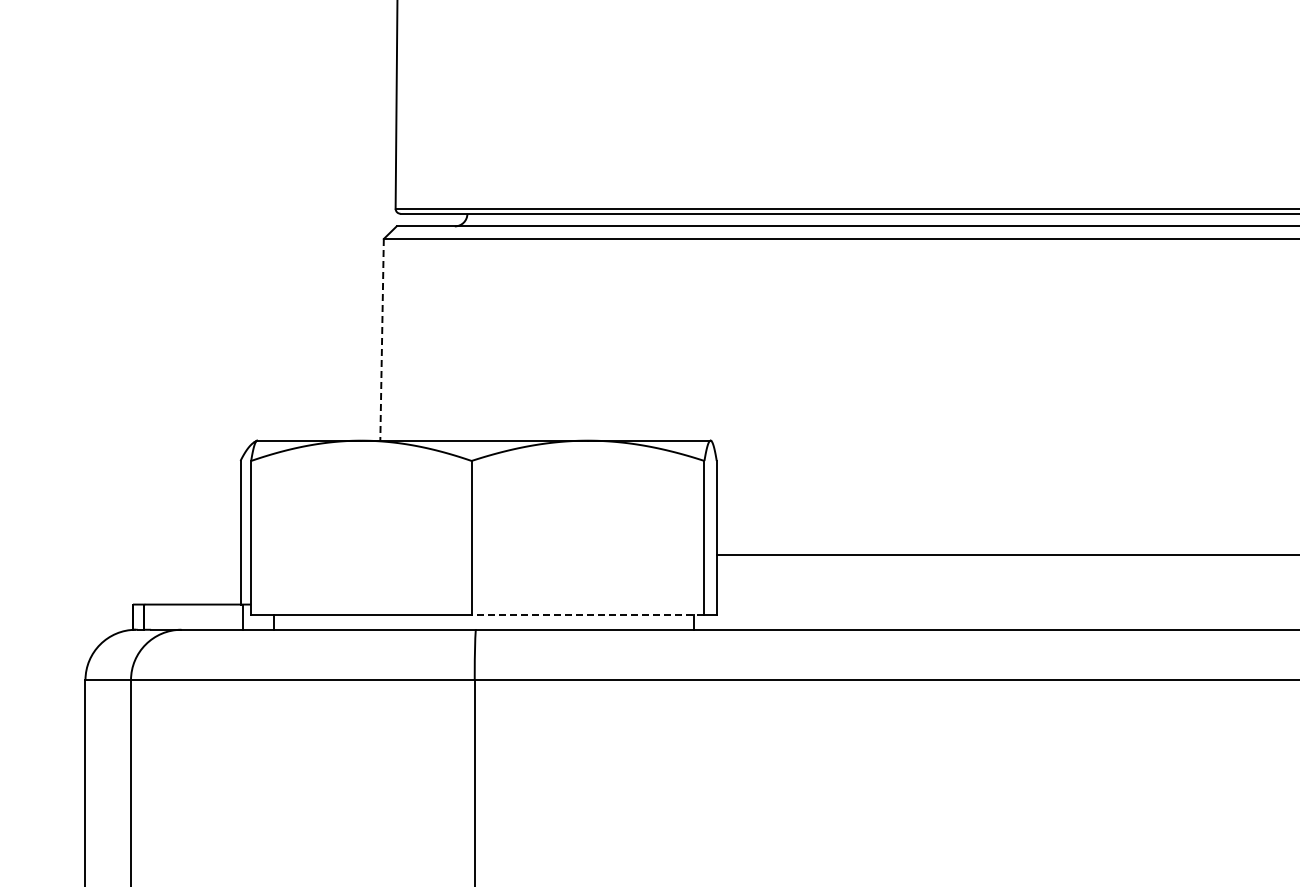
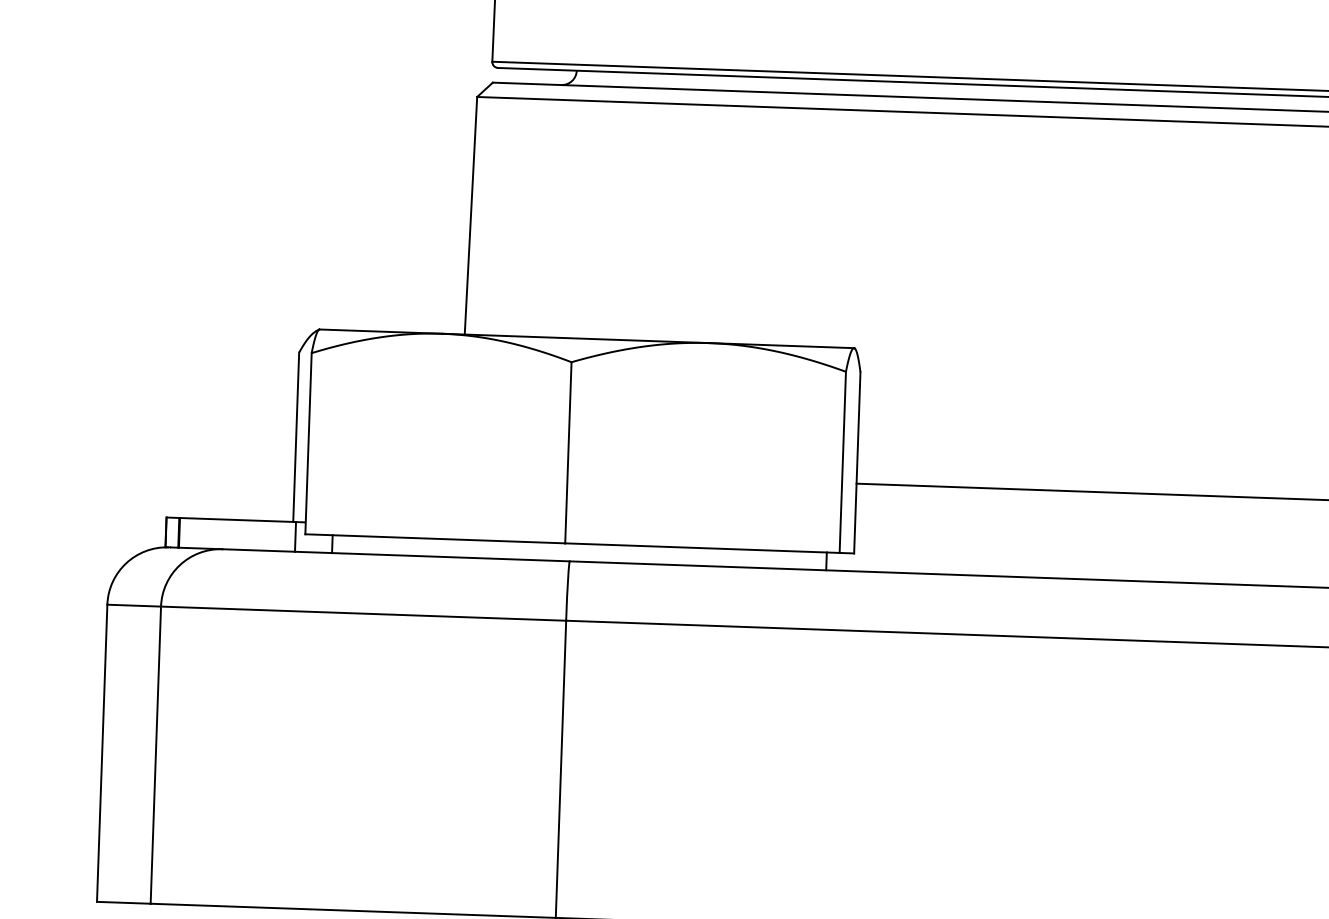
line: (382, 339) -> (471, 215), dashed -> solid
line: (587, 614) -> (701, 547), dashed -> solid

